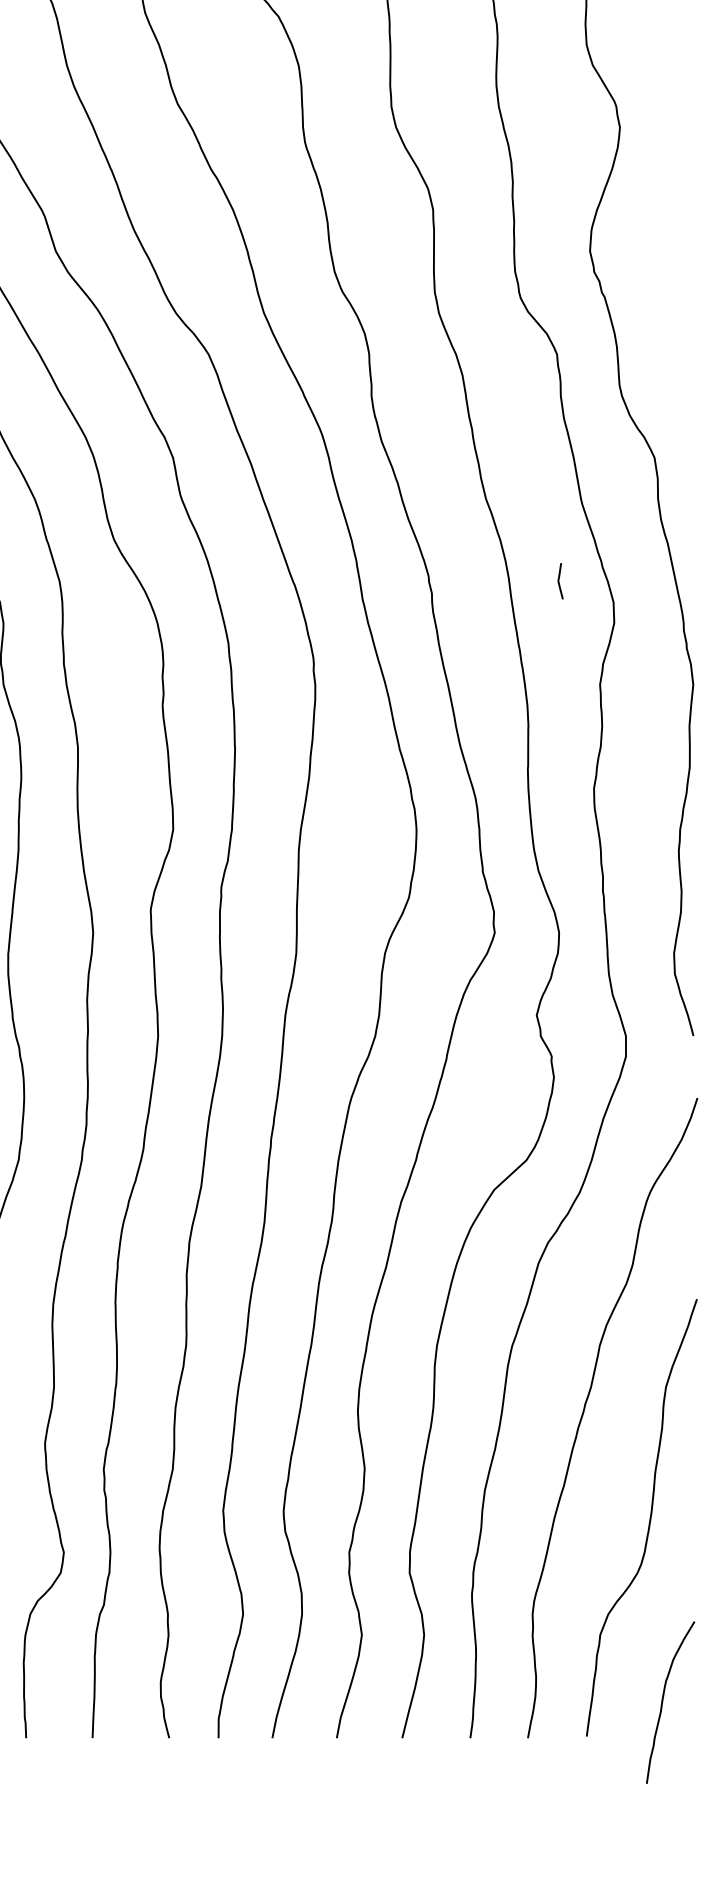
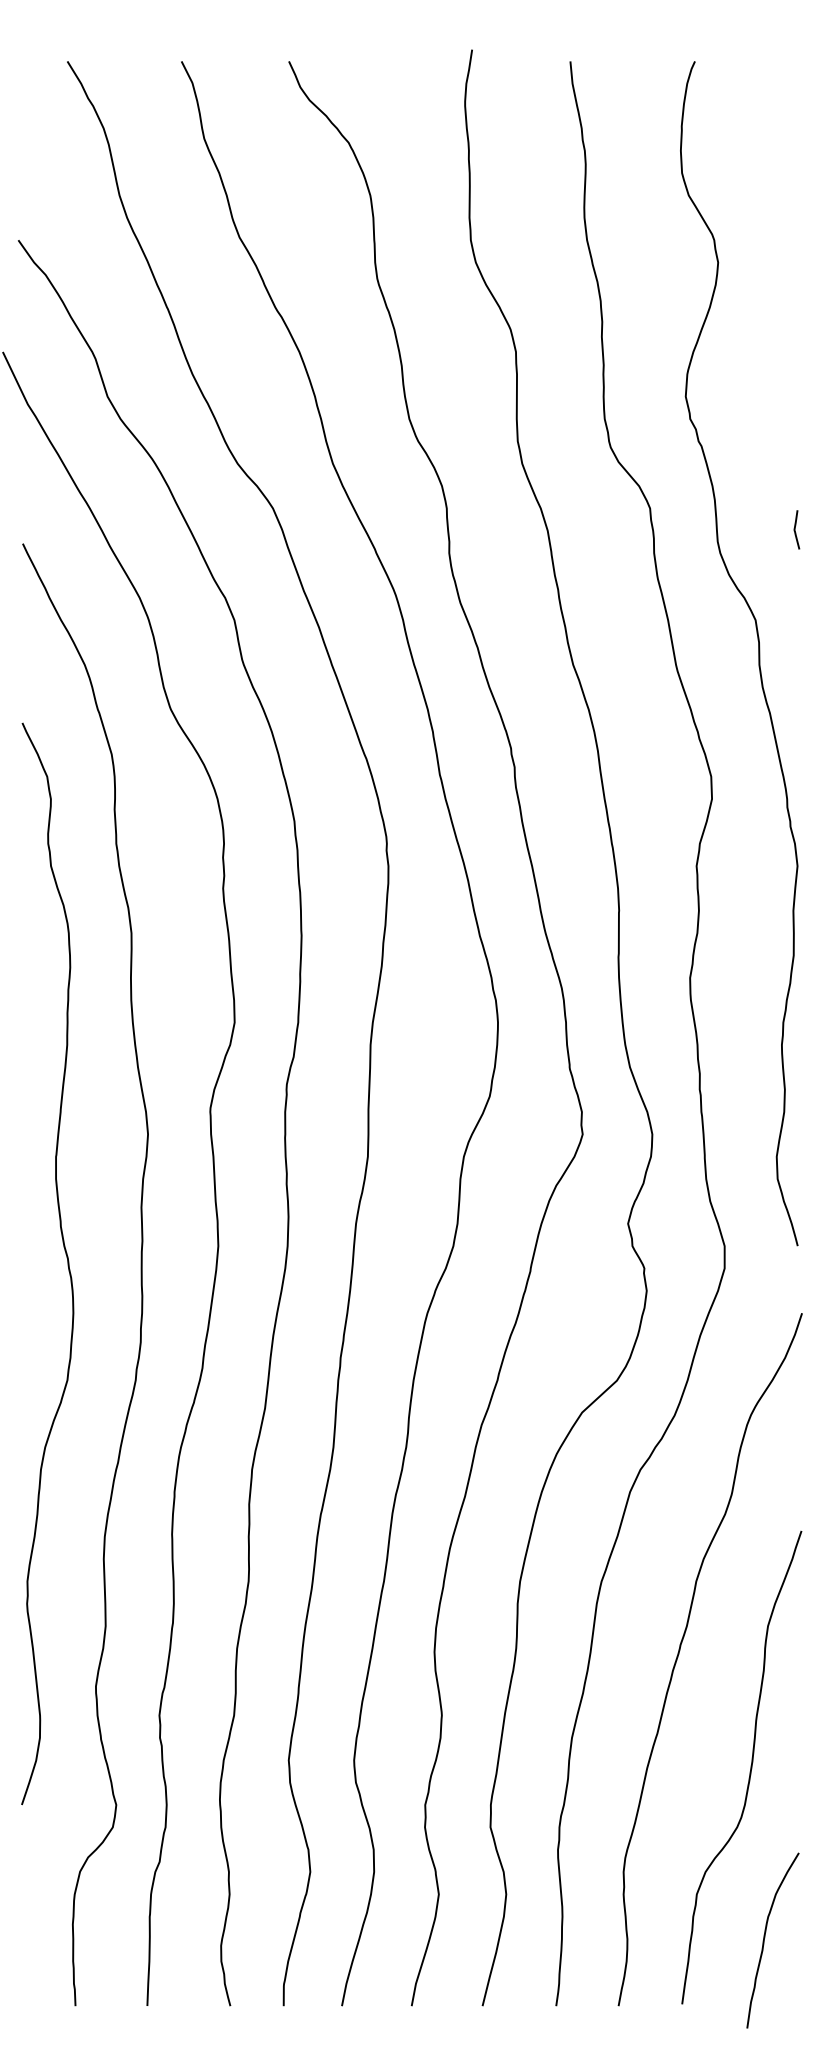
curve: (559, 580) -> (795, 529), moved
curve: (663, 1699) -> (765, 1937), moved

